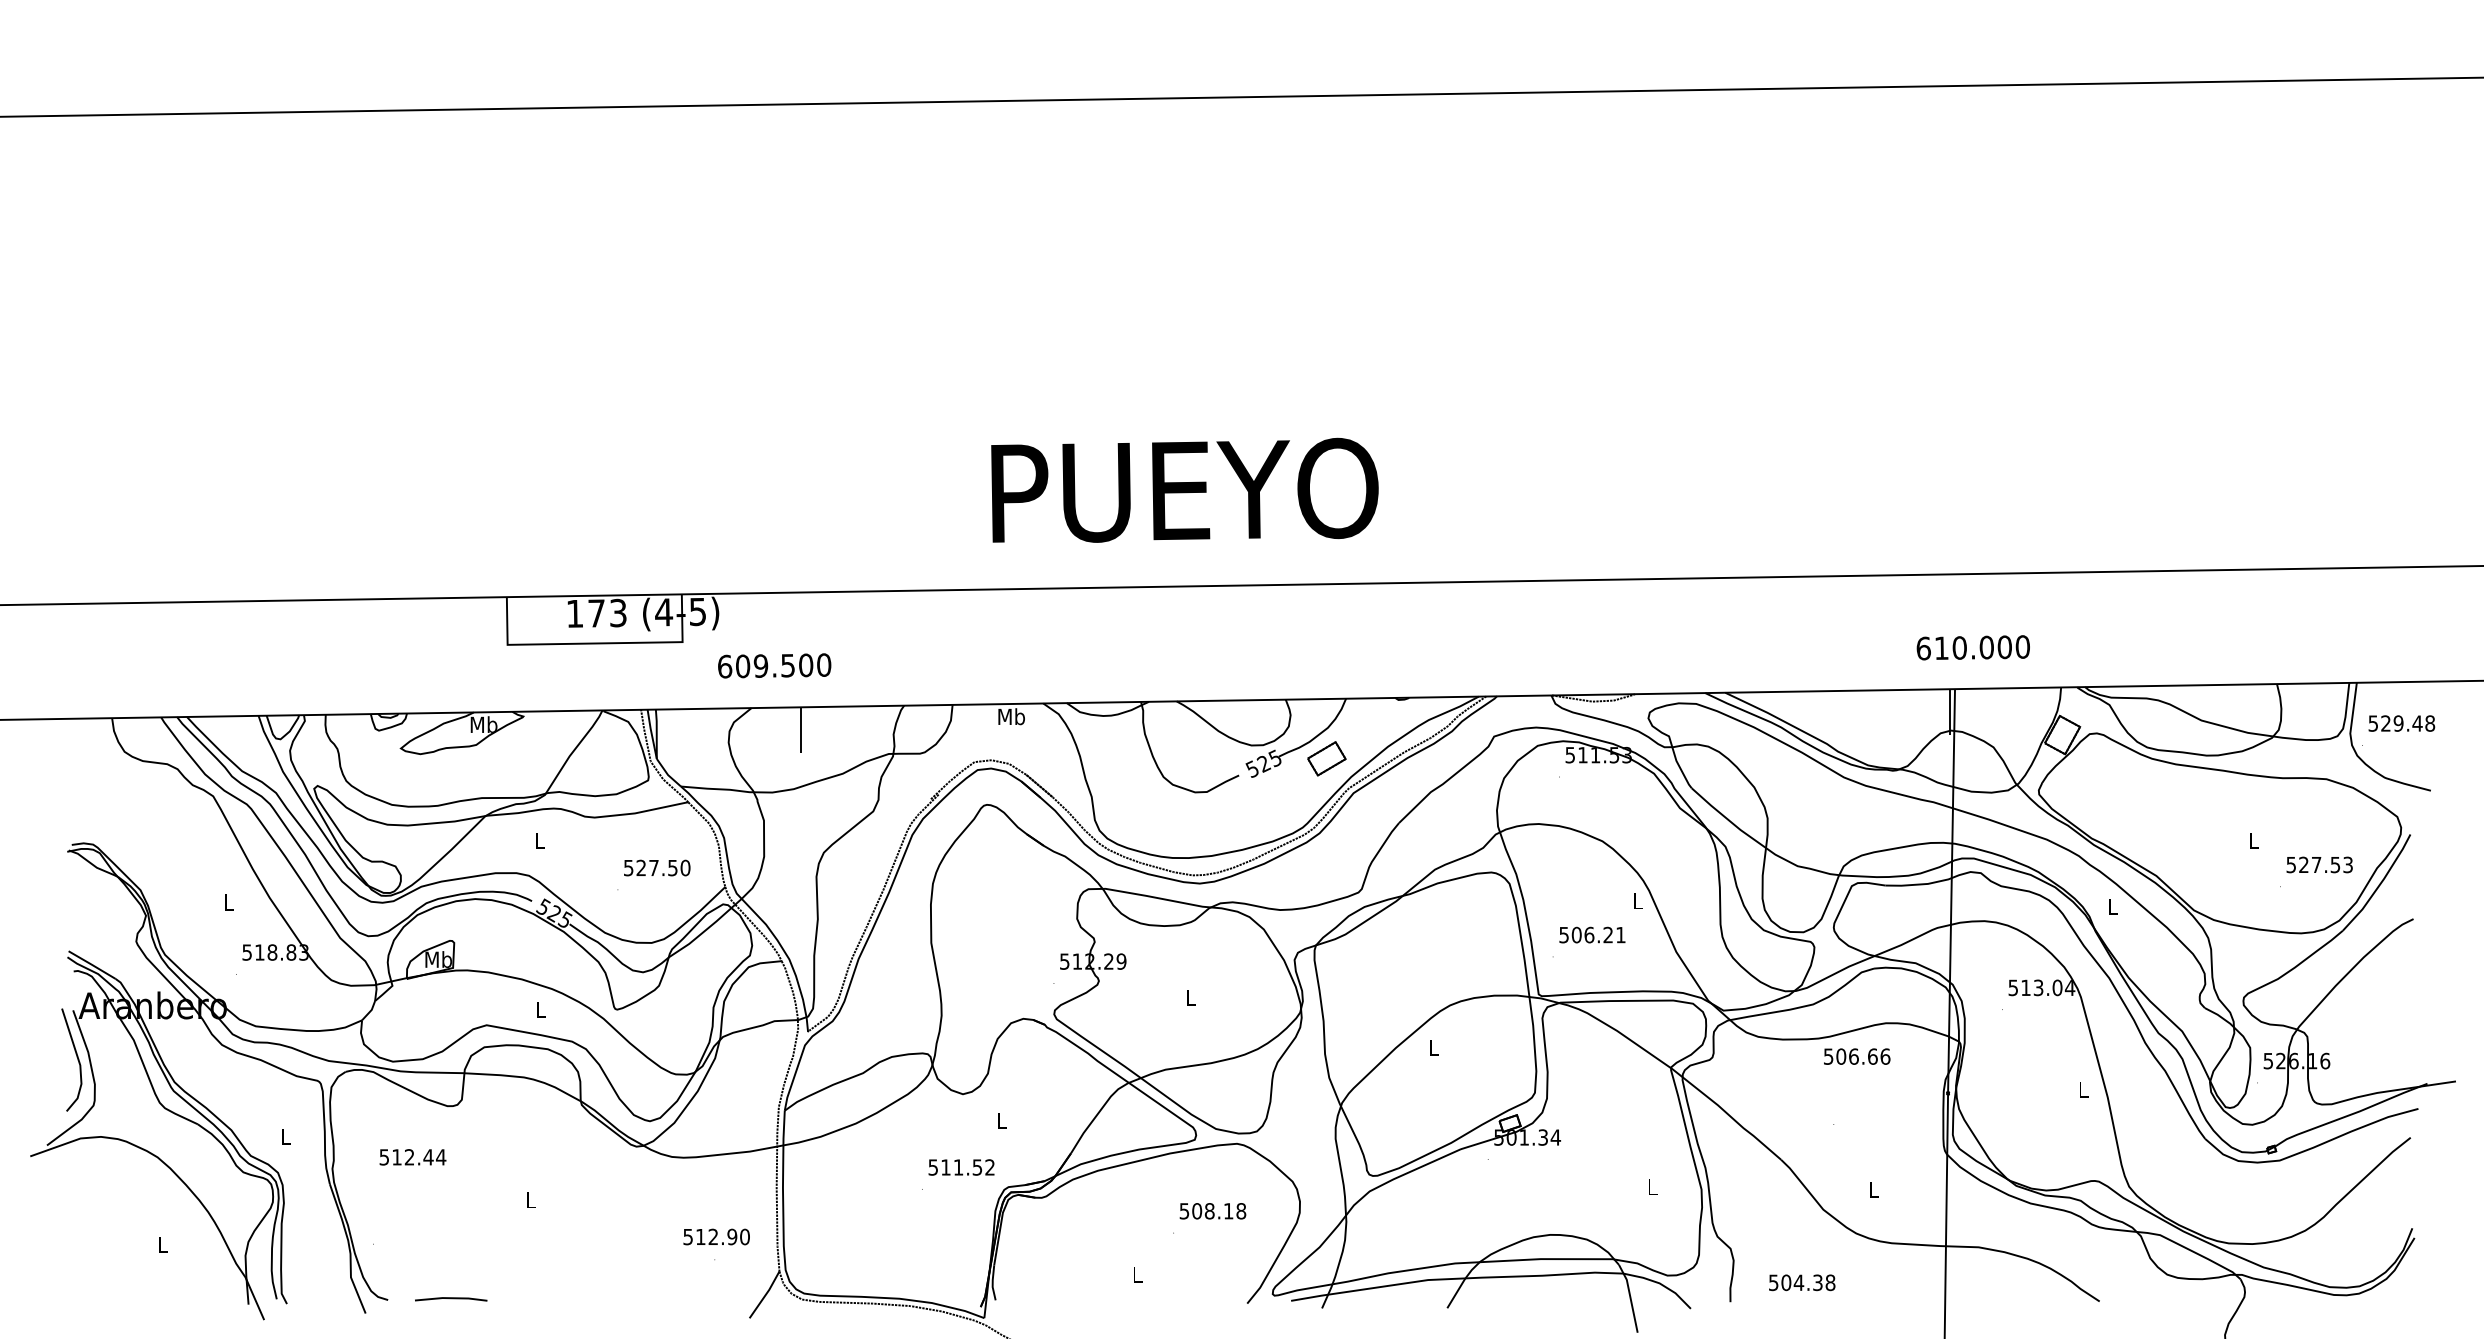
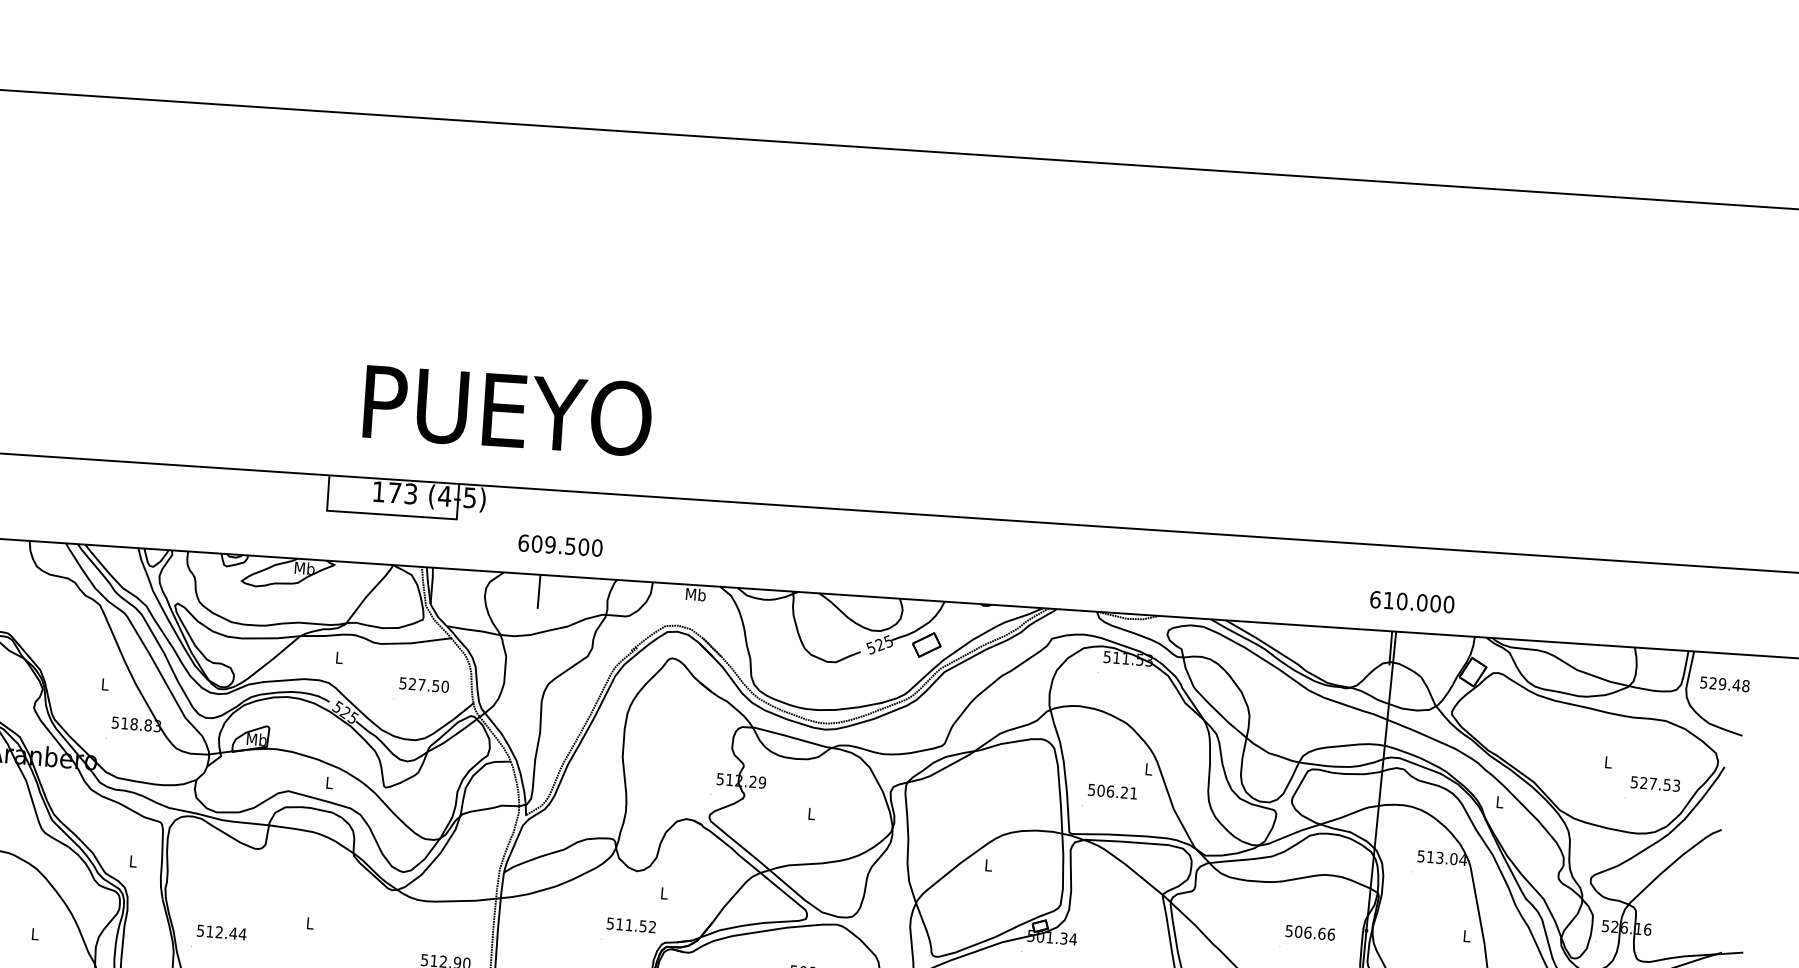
text: (1184, 489) -> (507, 409), moved
text: (774, 665) -> (560, 545), moved
text: (1857, 1056) -> (1310, 932), moved
text: (412, 1157) -> (221, 932), moved

